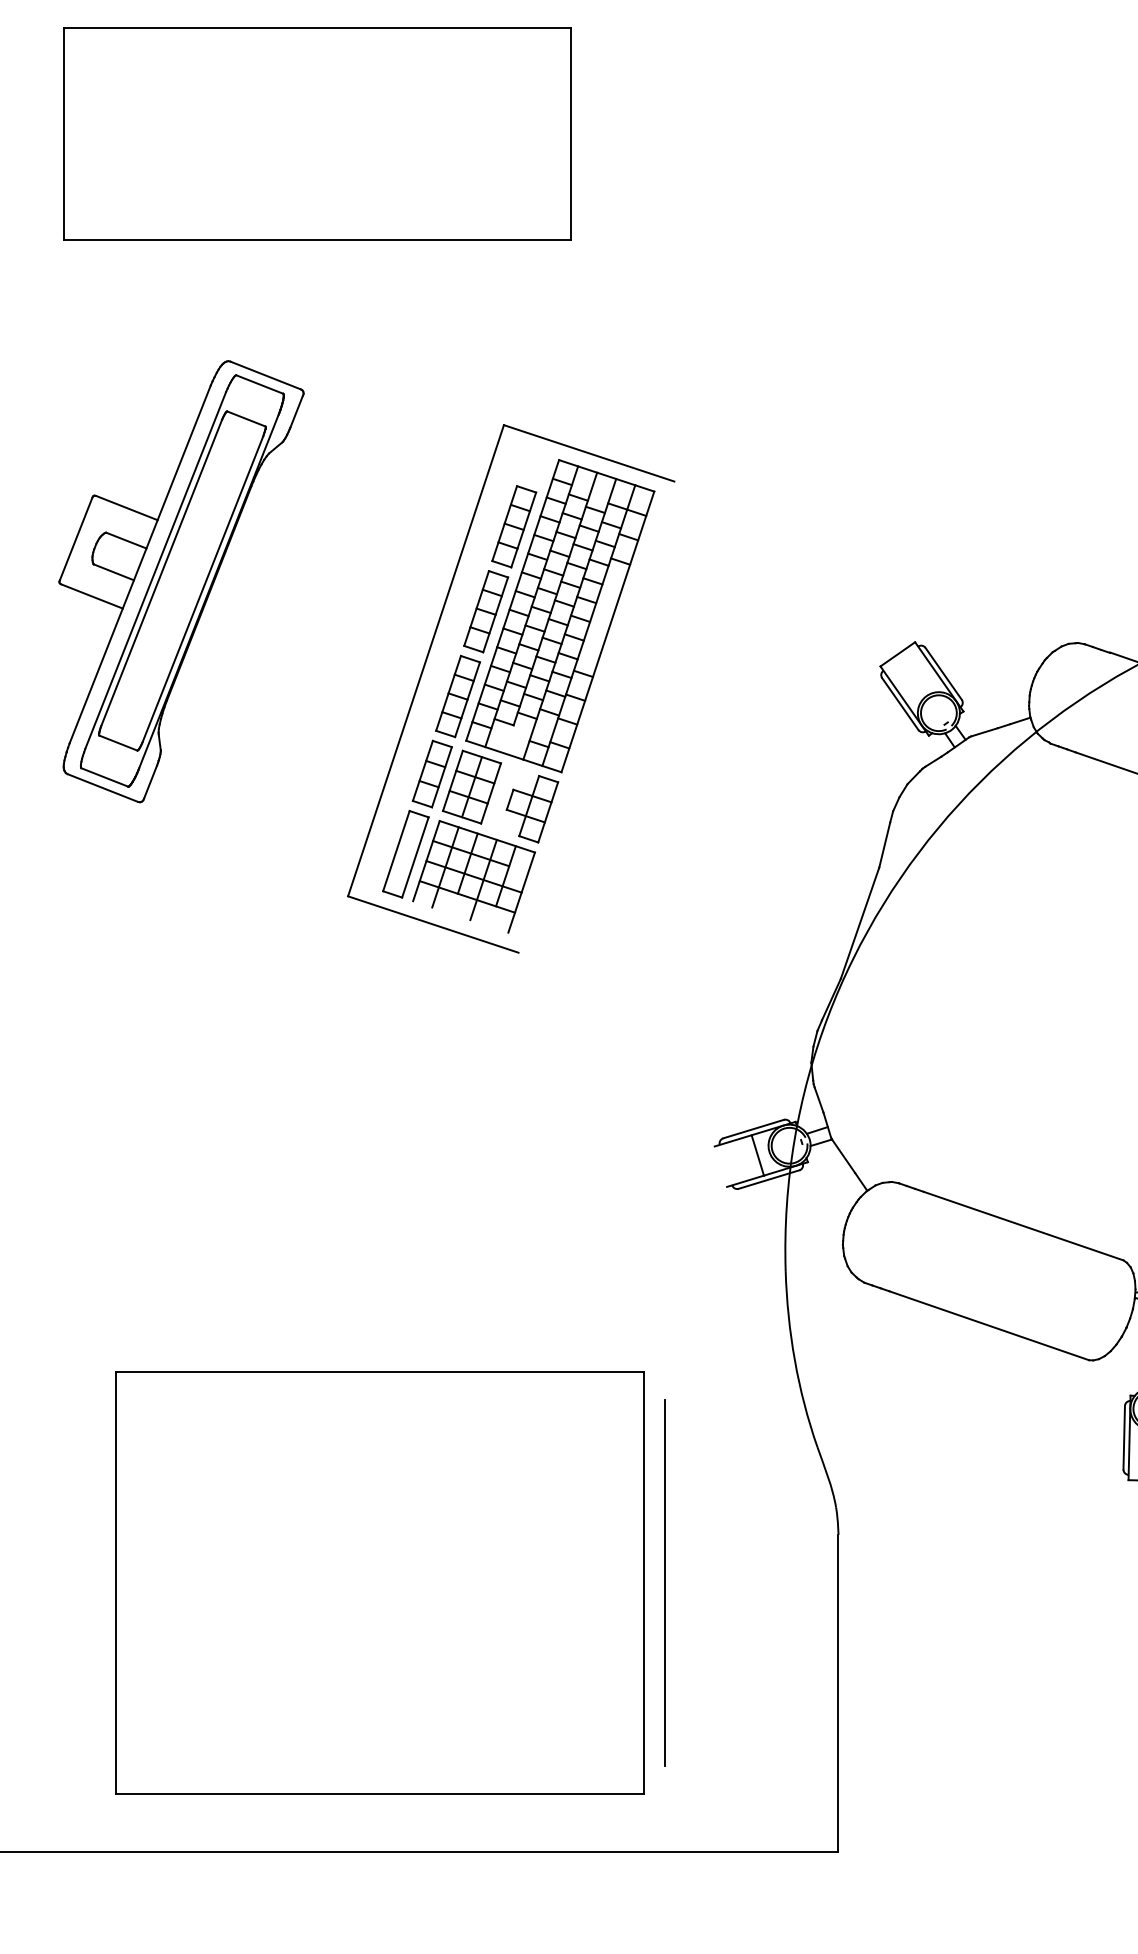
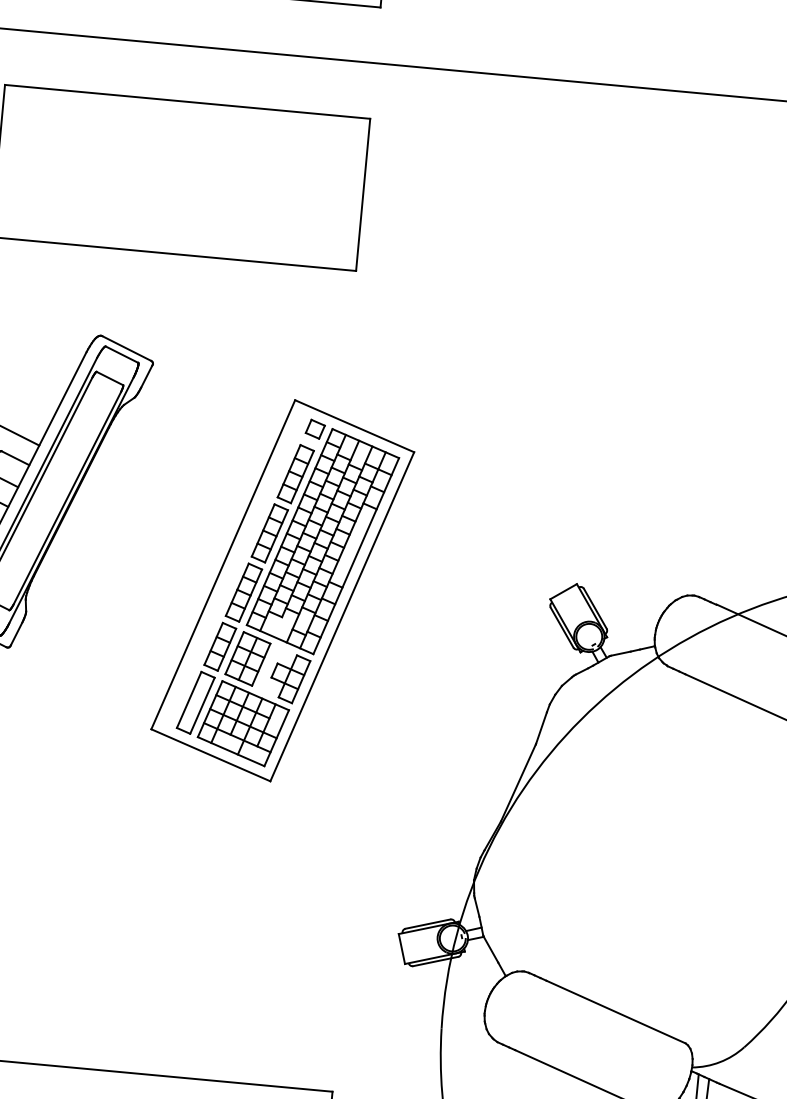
part: (535, 462) -> (315, 429), added
line: (596, 716) -> (342, 616), added
line: (460, 916) -> (231, 751), added
line: (757, 1155) -> (401, 948), moved

